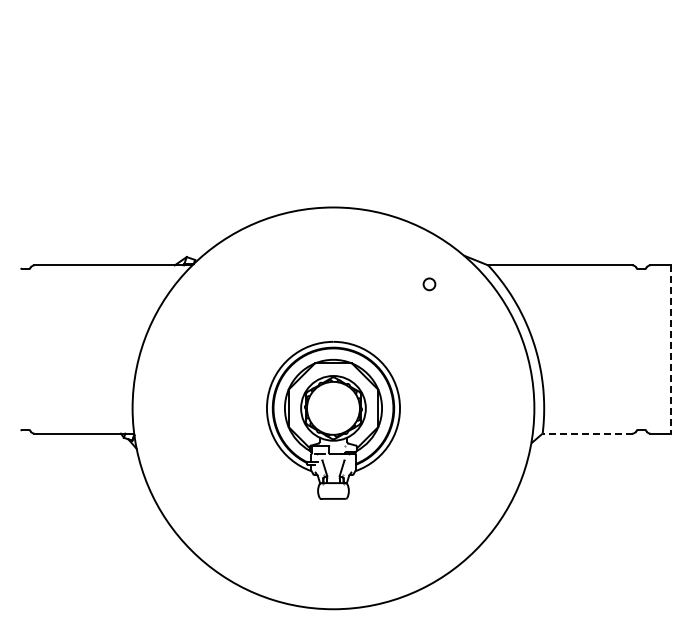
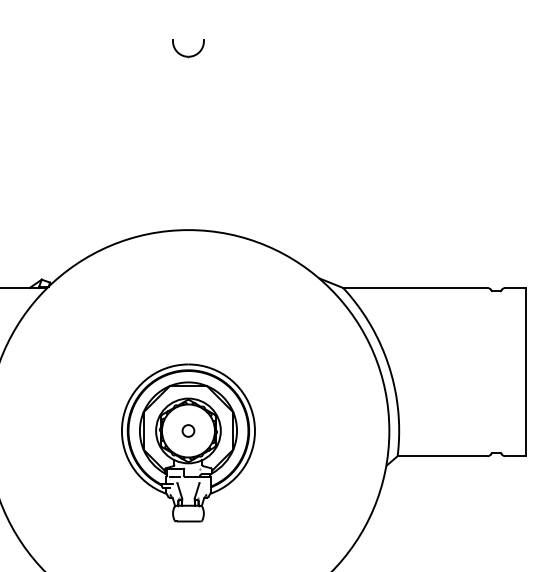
part: (333, 33) -> (188, 56), added
circle: (429, 284) -> (188, 431), moved
line: (671, 350) -> (526, 373), dashed -> solid
line: (587, 433) -> (442, 456), dashed -> solid

